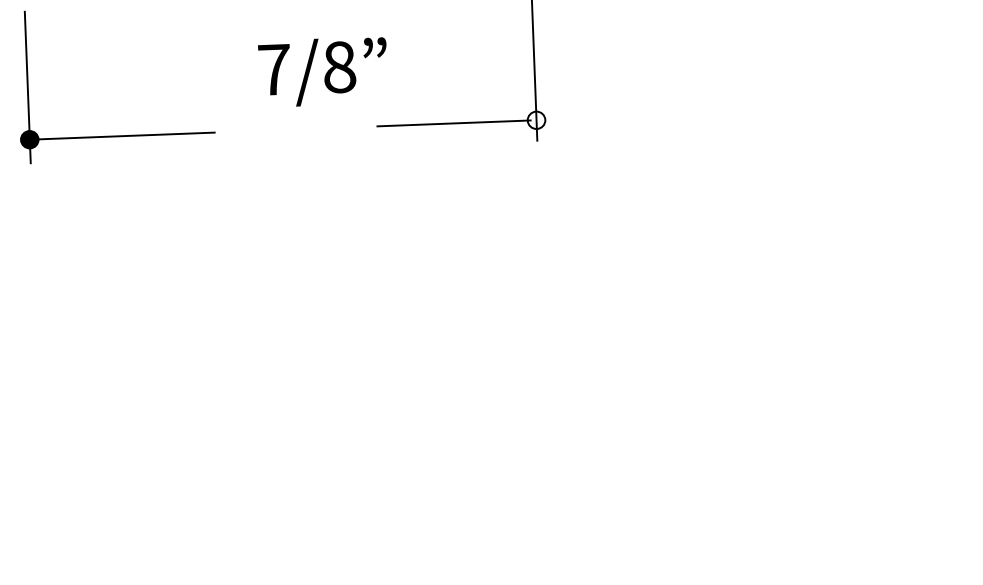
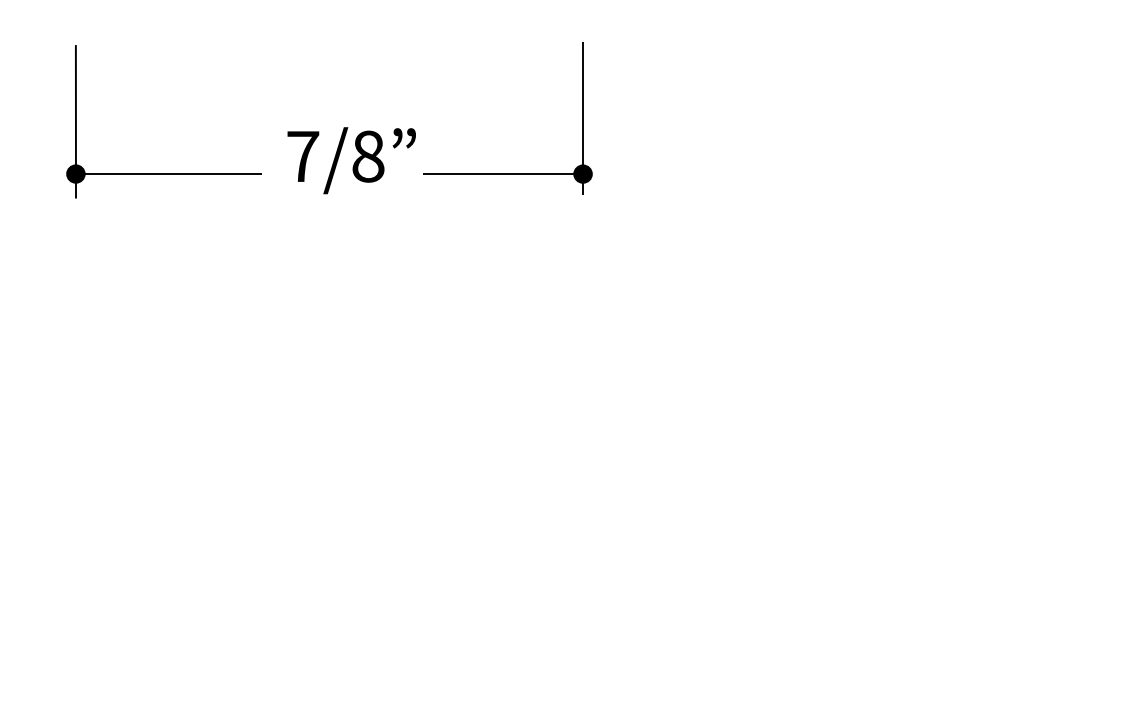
text: (322, 71) -> (351, 160), moved
fill: (535, 119) -> (582, 173), added

